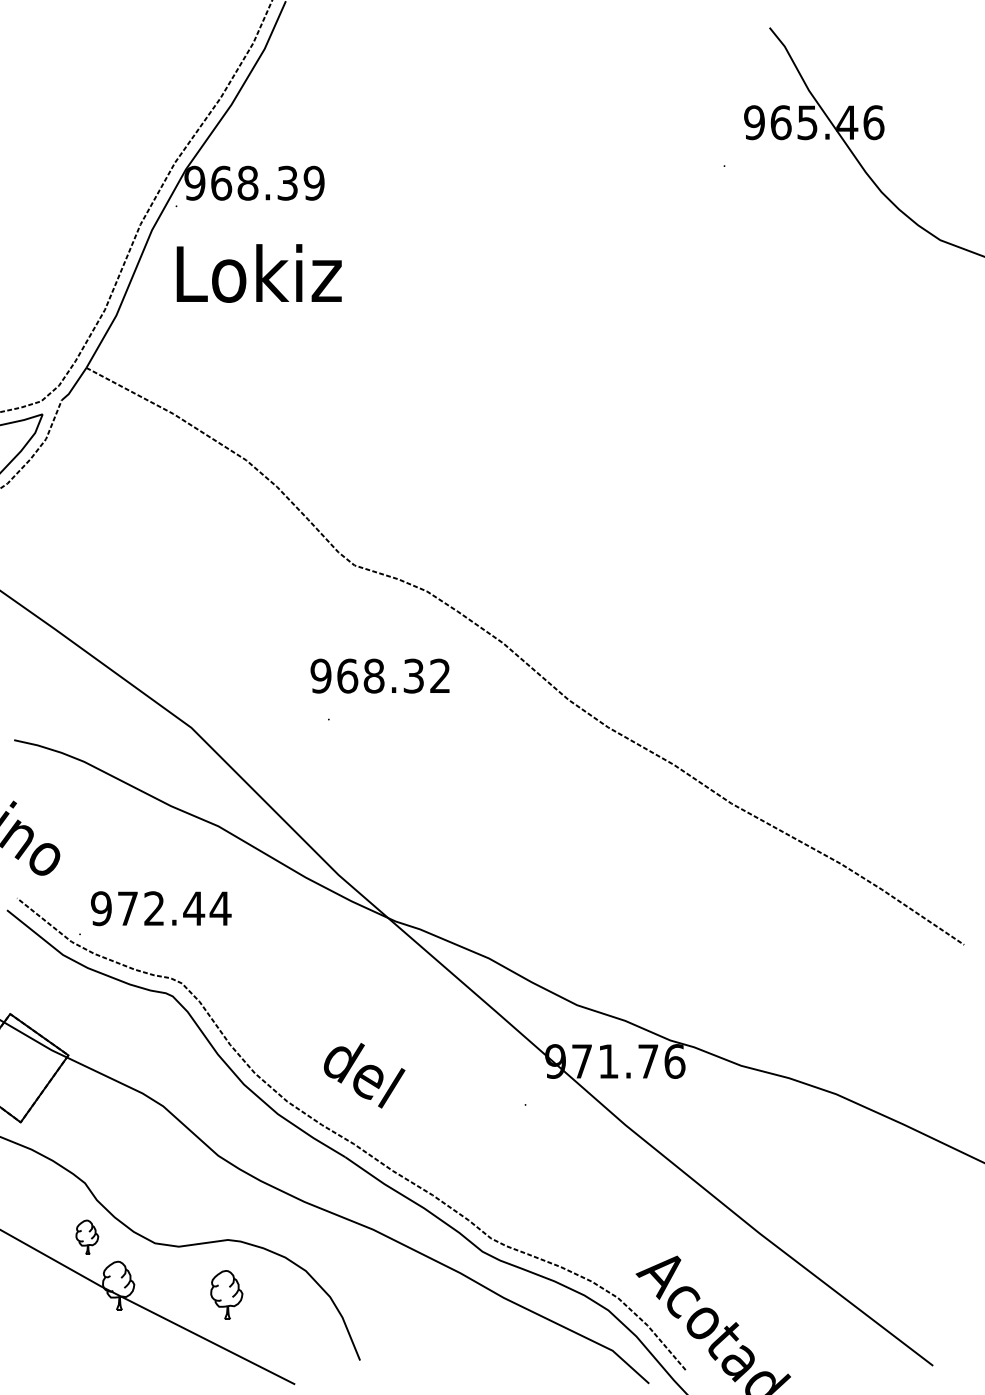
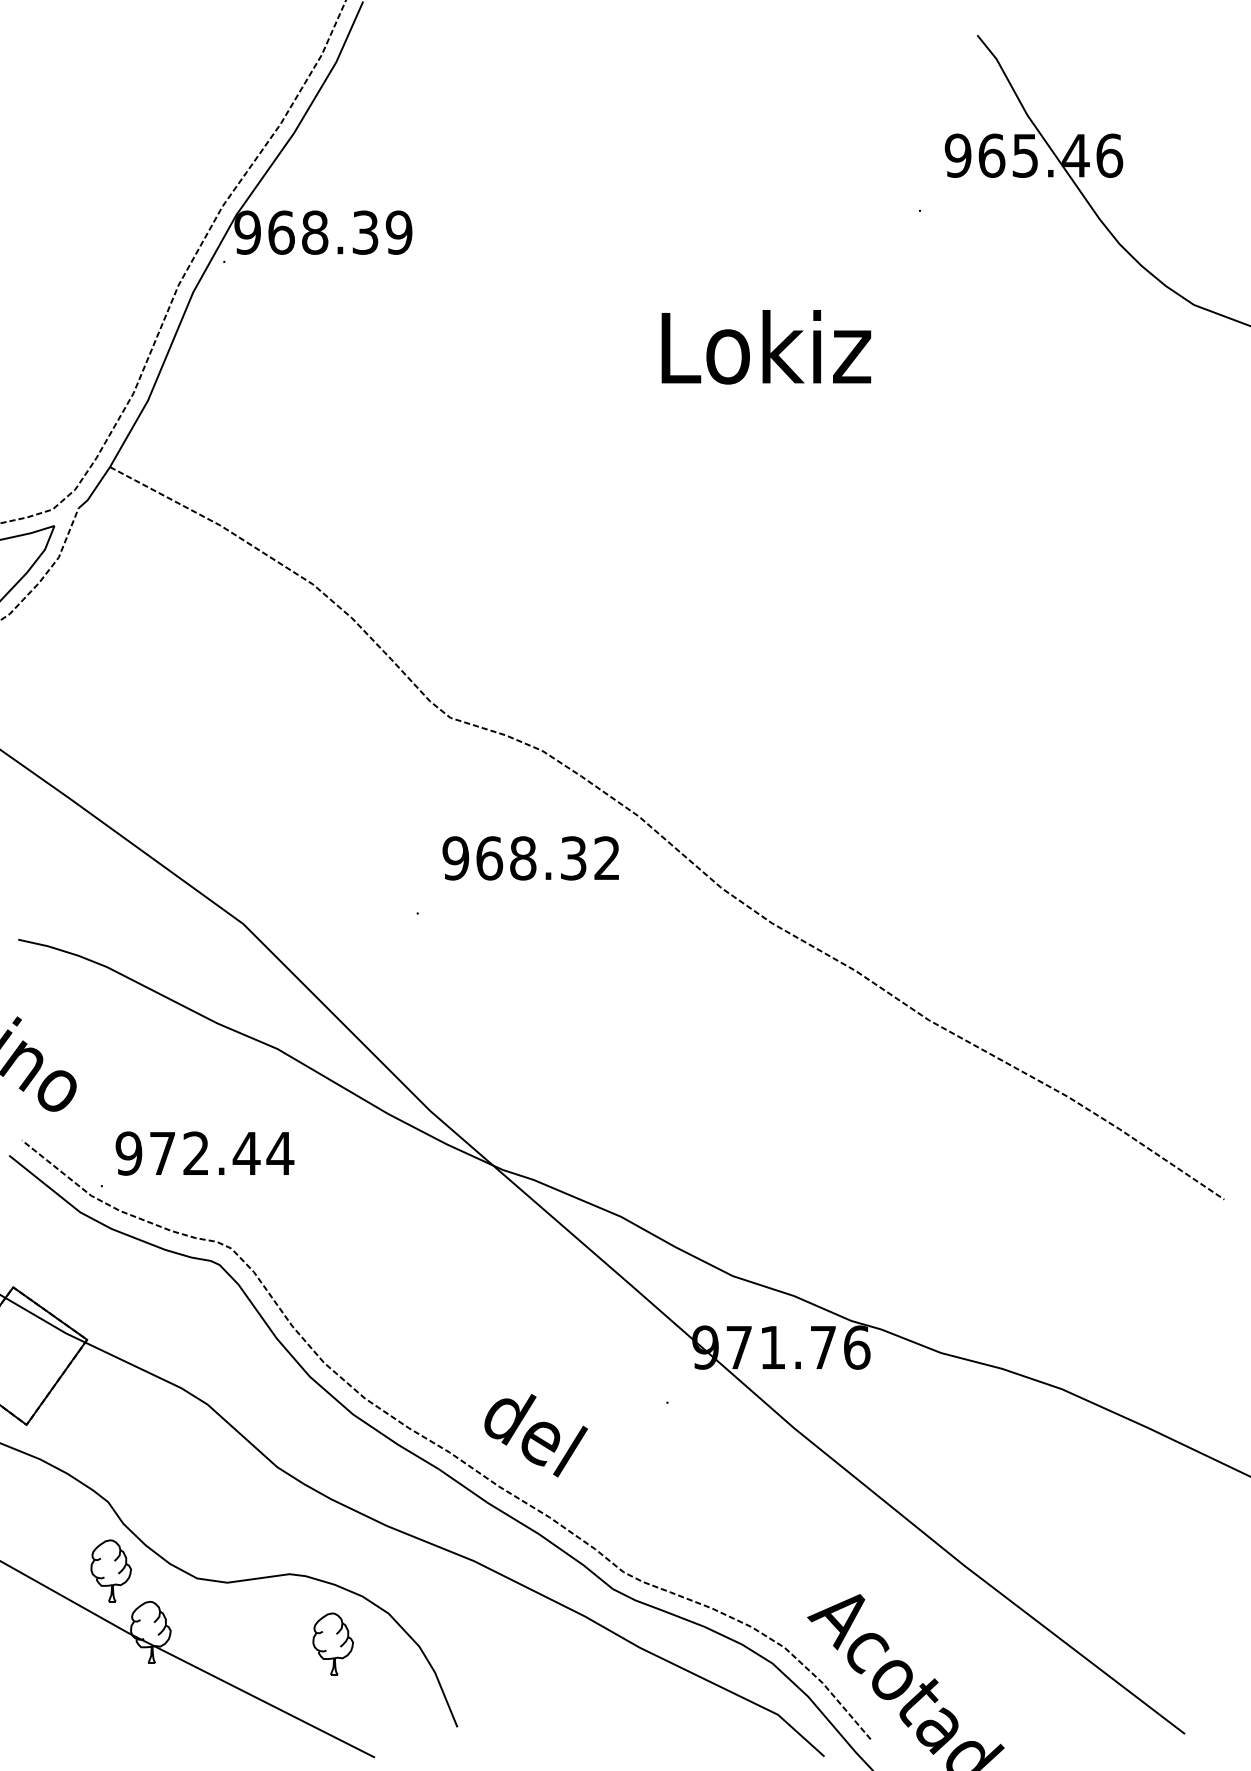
text: (259, 273) -> (766, 347), moved
text: (379, 676) -> (530, 858), moved
text: (364, 1075) -> (535, 1435), moved
part: (86, 1237) -> (110, 1570), size x1.43
part: (226, 1294) -> (332, 1643), moved

